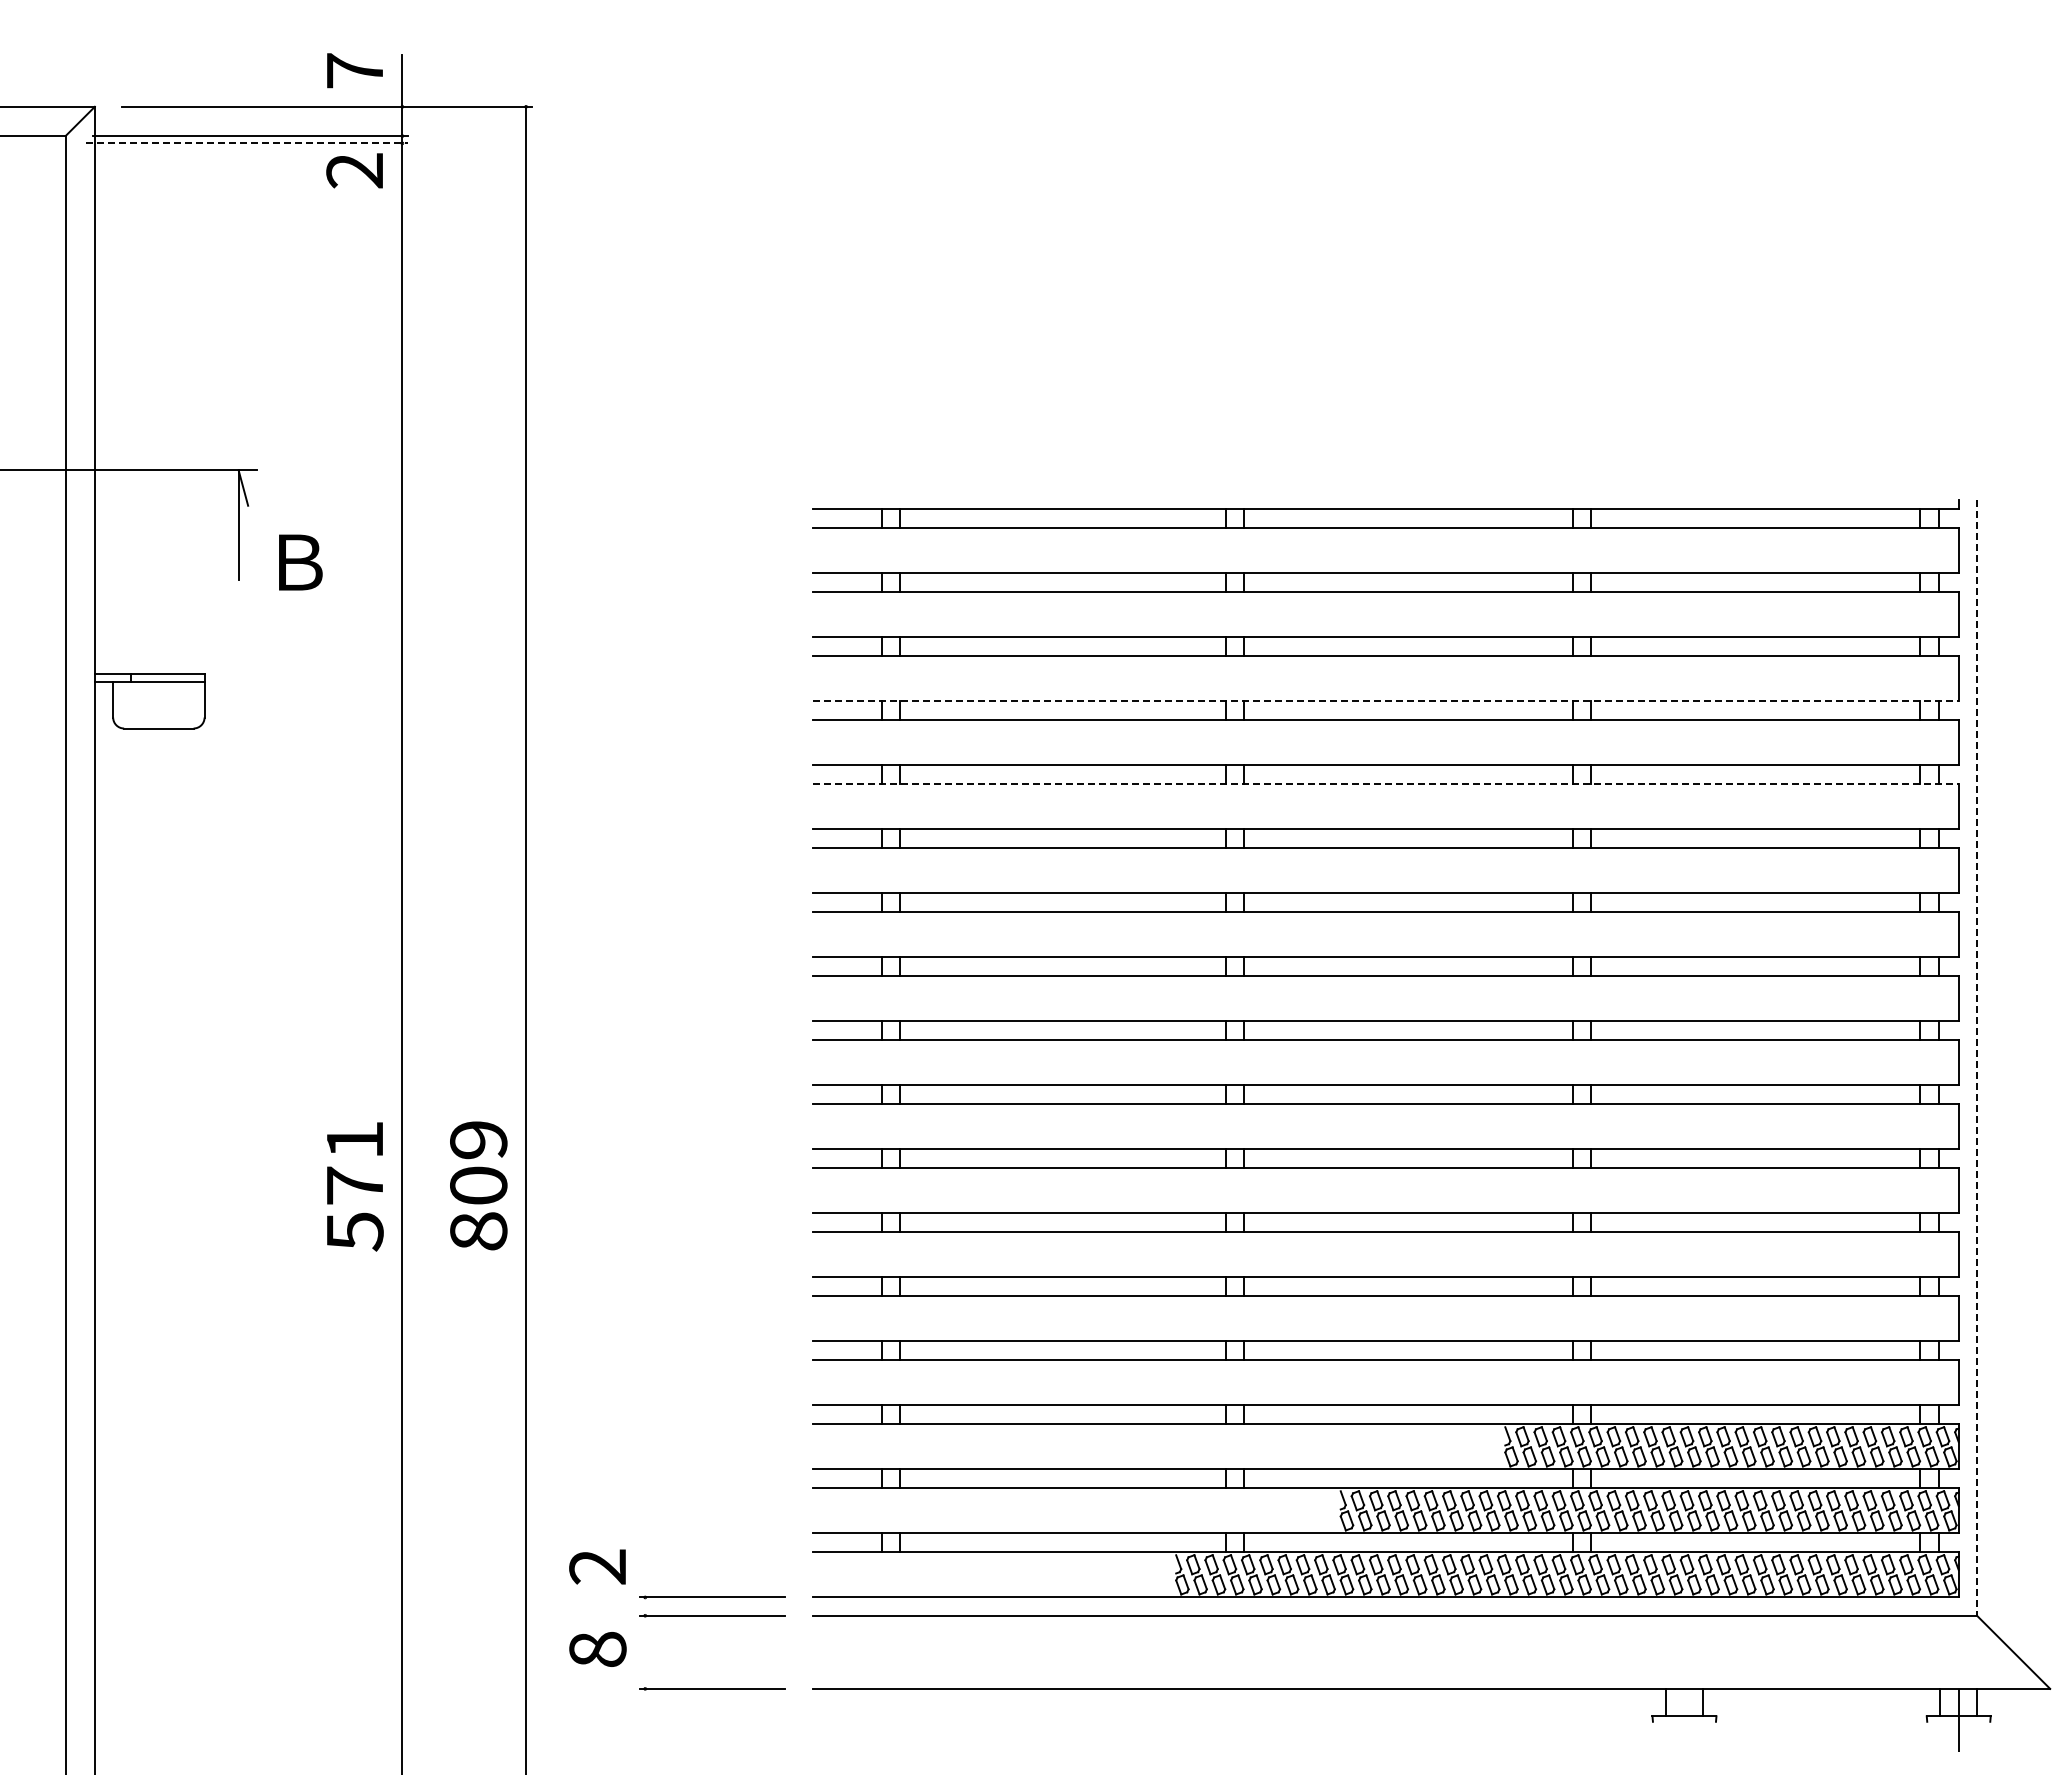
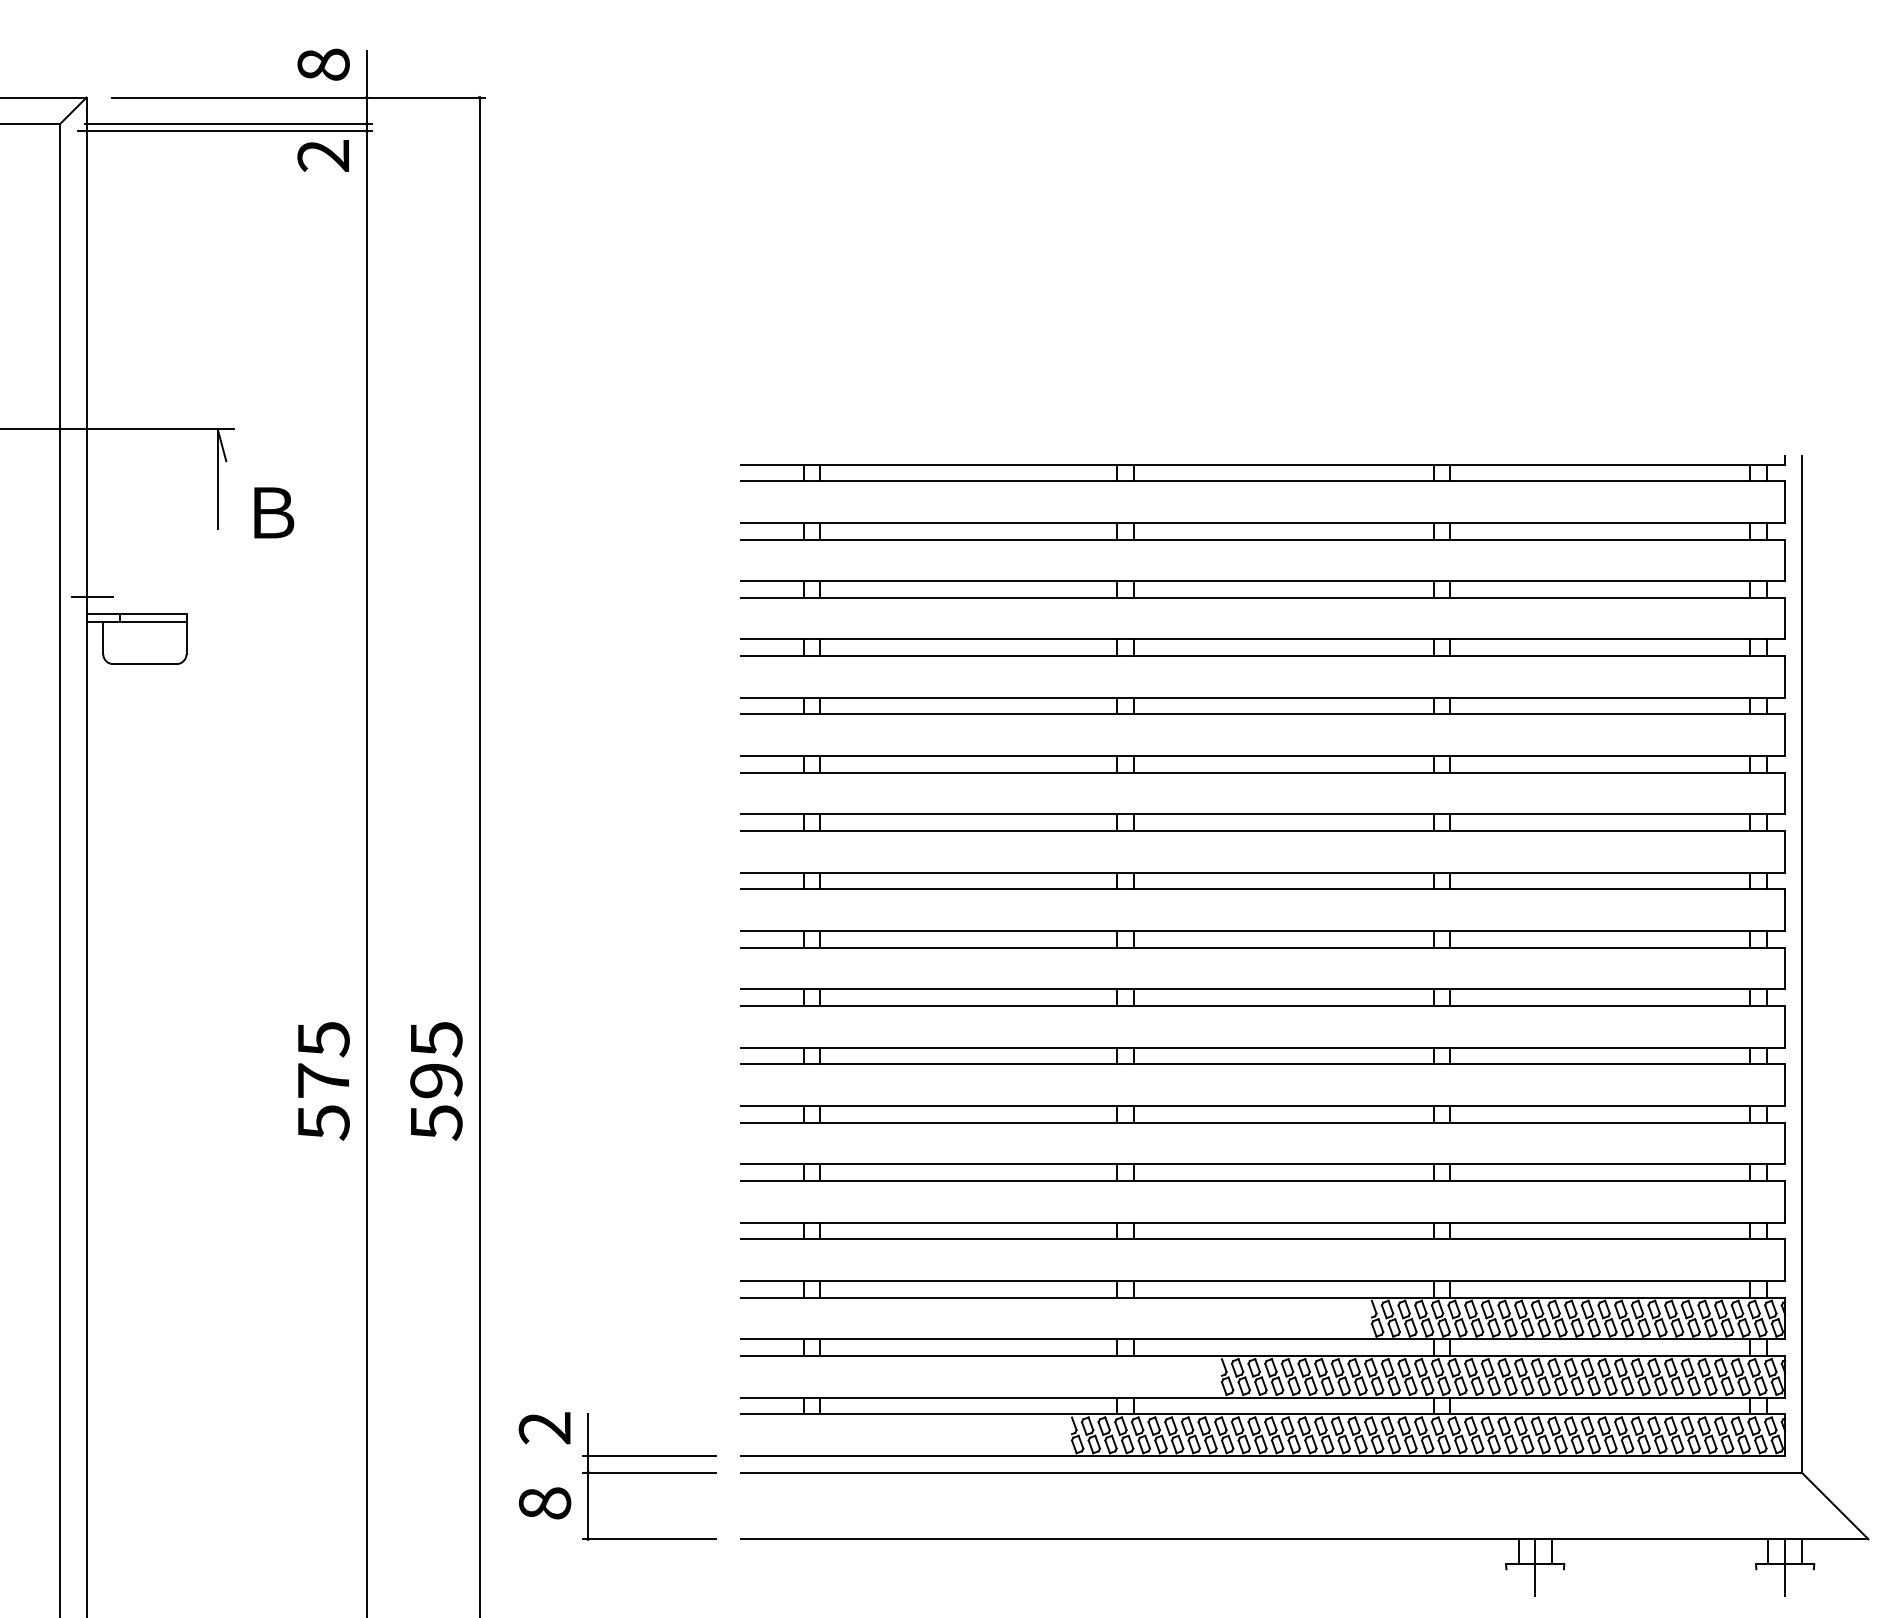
text: (354, 70) -> (323, 64), 7 -> 8
line: (247, 143) -> (225, 130), dashed -> solid
line: (101, 655) -> (92, 597), added
line: (1386, 701) -> (1263, 639), dashed -> solid
line: (1386, 783) -> (1263, 714), dashed -> solid
line: (1977, 1058) -> (1802, 964), dashed -> solid
text: (355, 1140) -> (324, 1039), 571 -> 575
text: (478, 1186) -> (436, 1081), 809 -> 595
line: (645, 1619) -> (588, 1476), added
line: (1684, 1720) -> (1535, 1568), added

